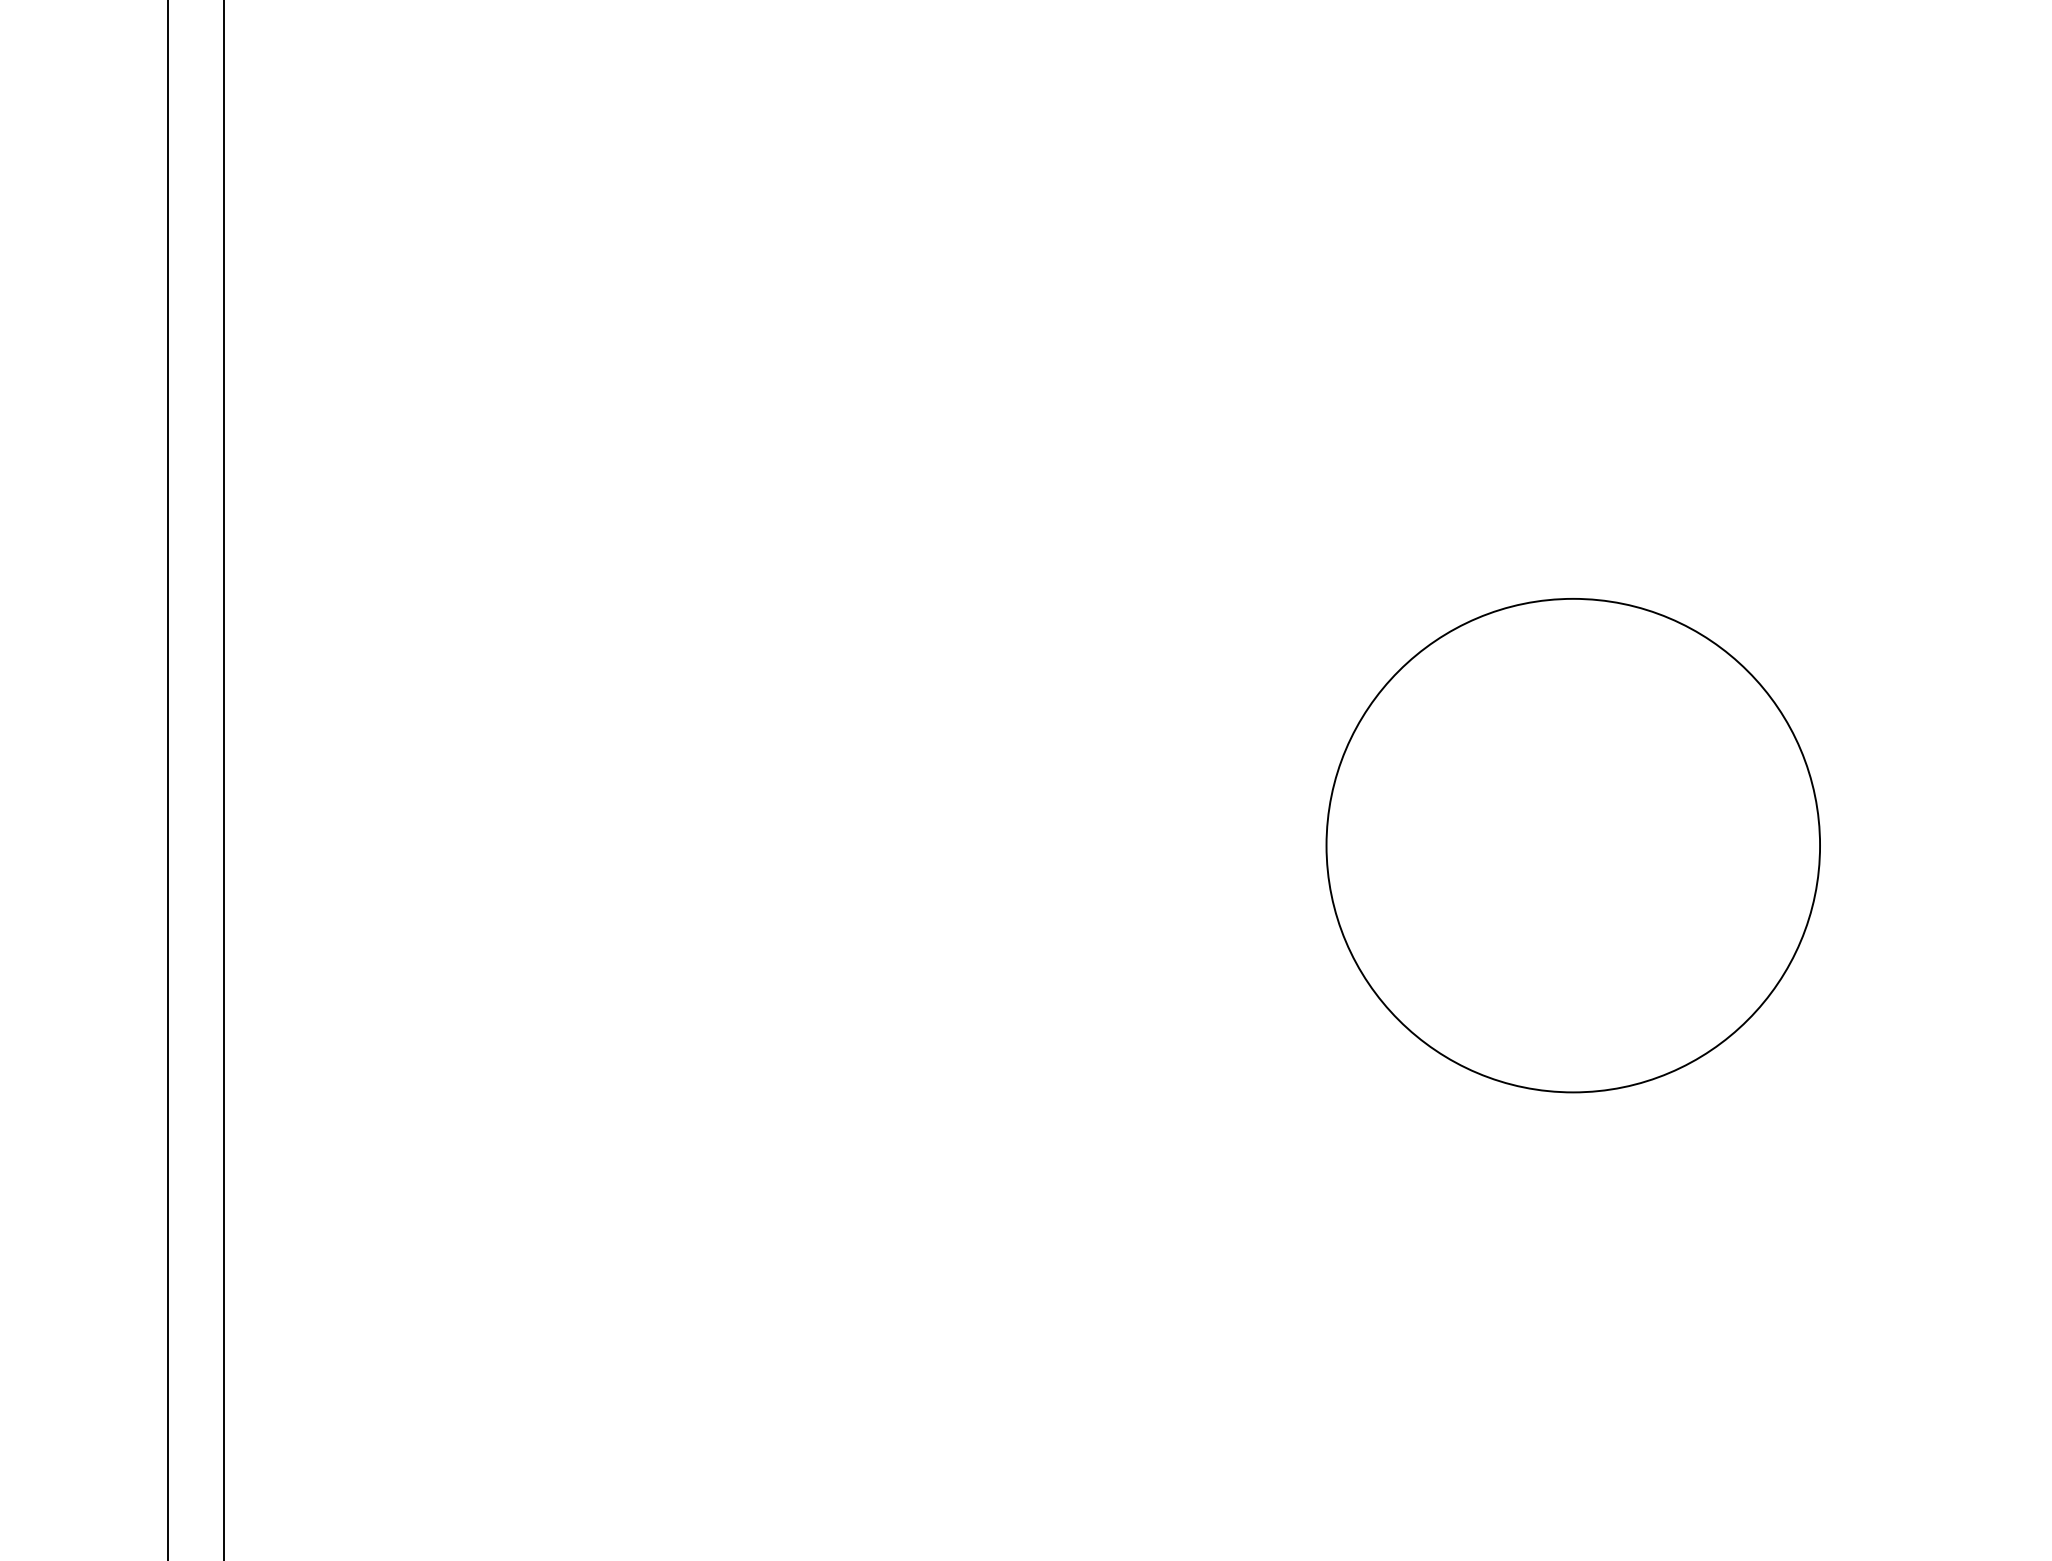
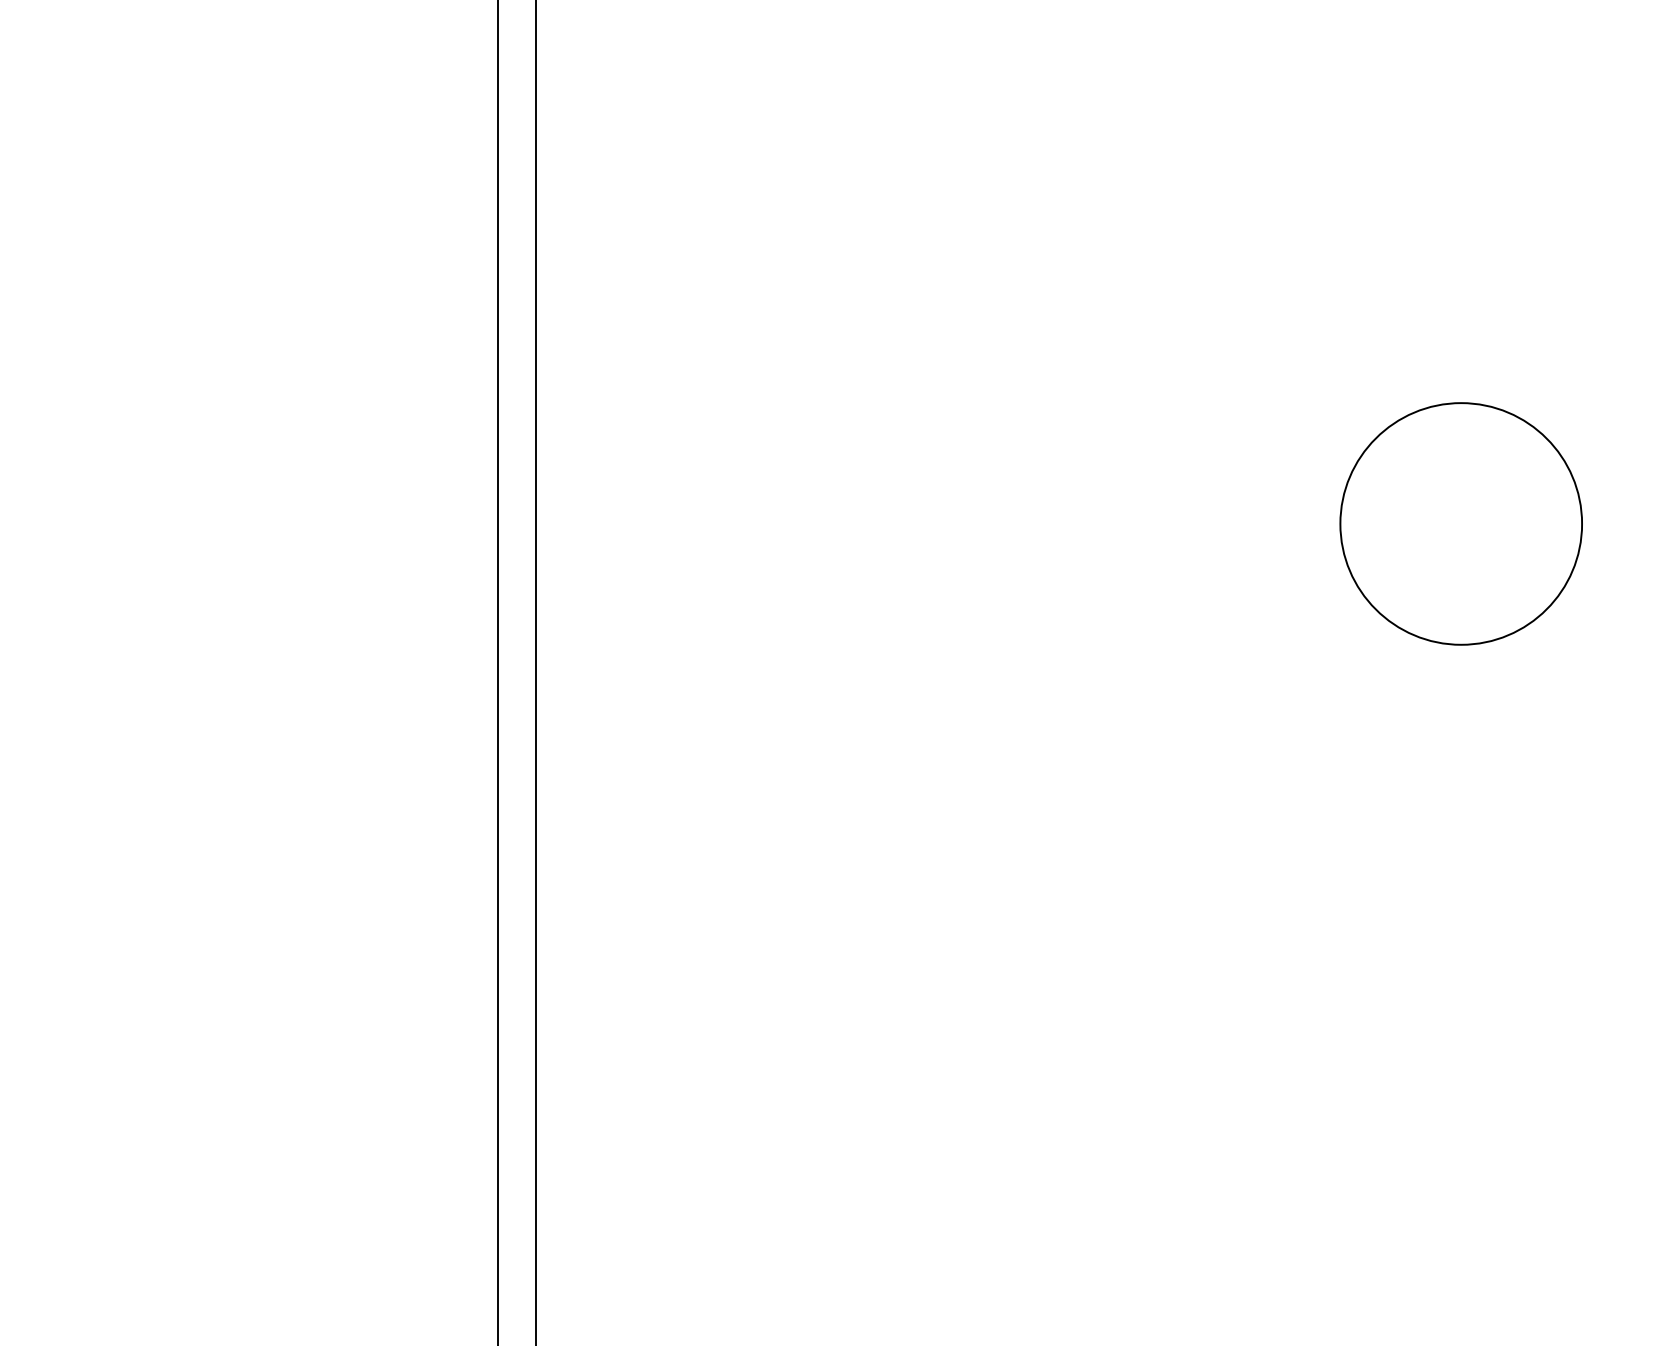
circle: (1572, 844) -> (1460, 523), size x0.71

